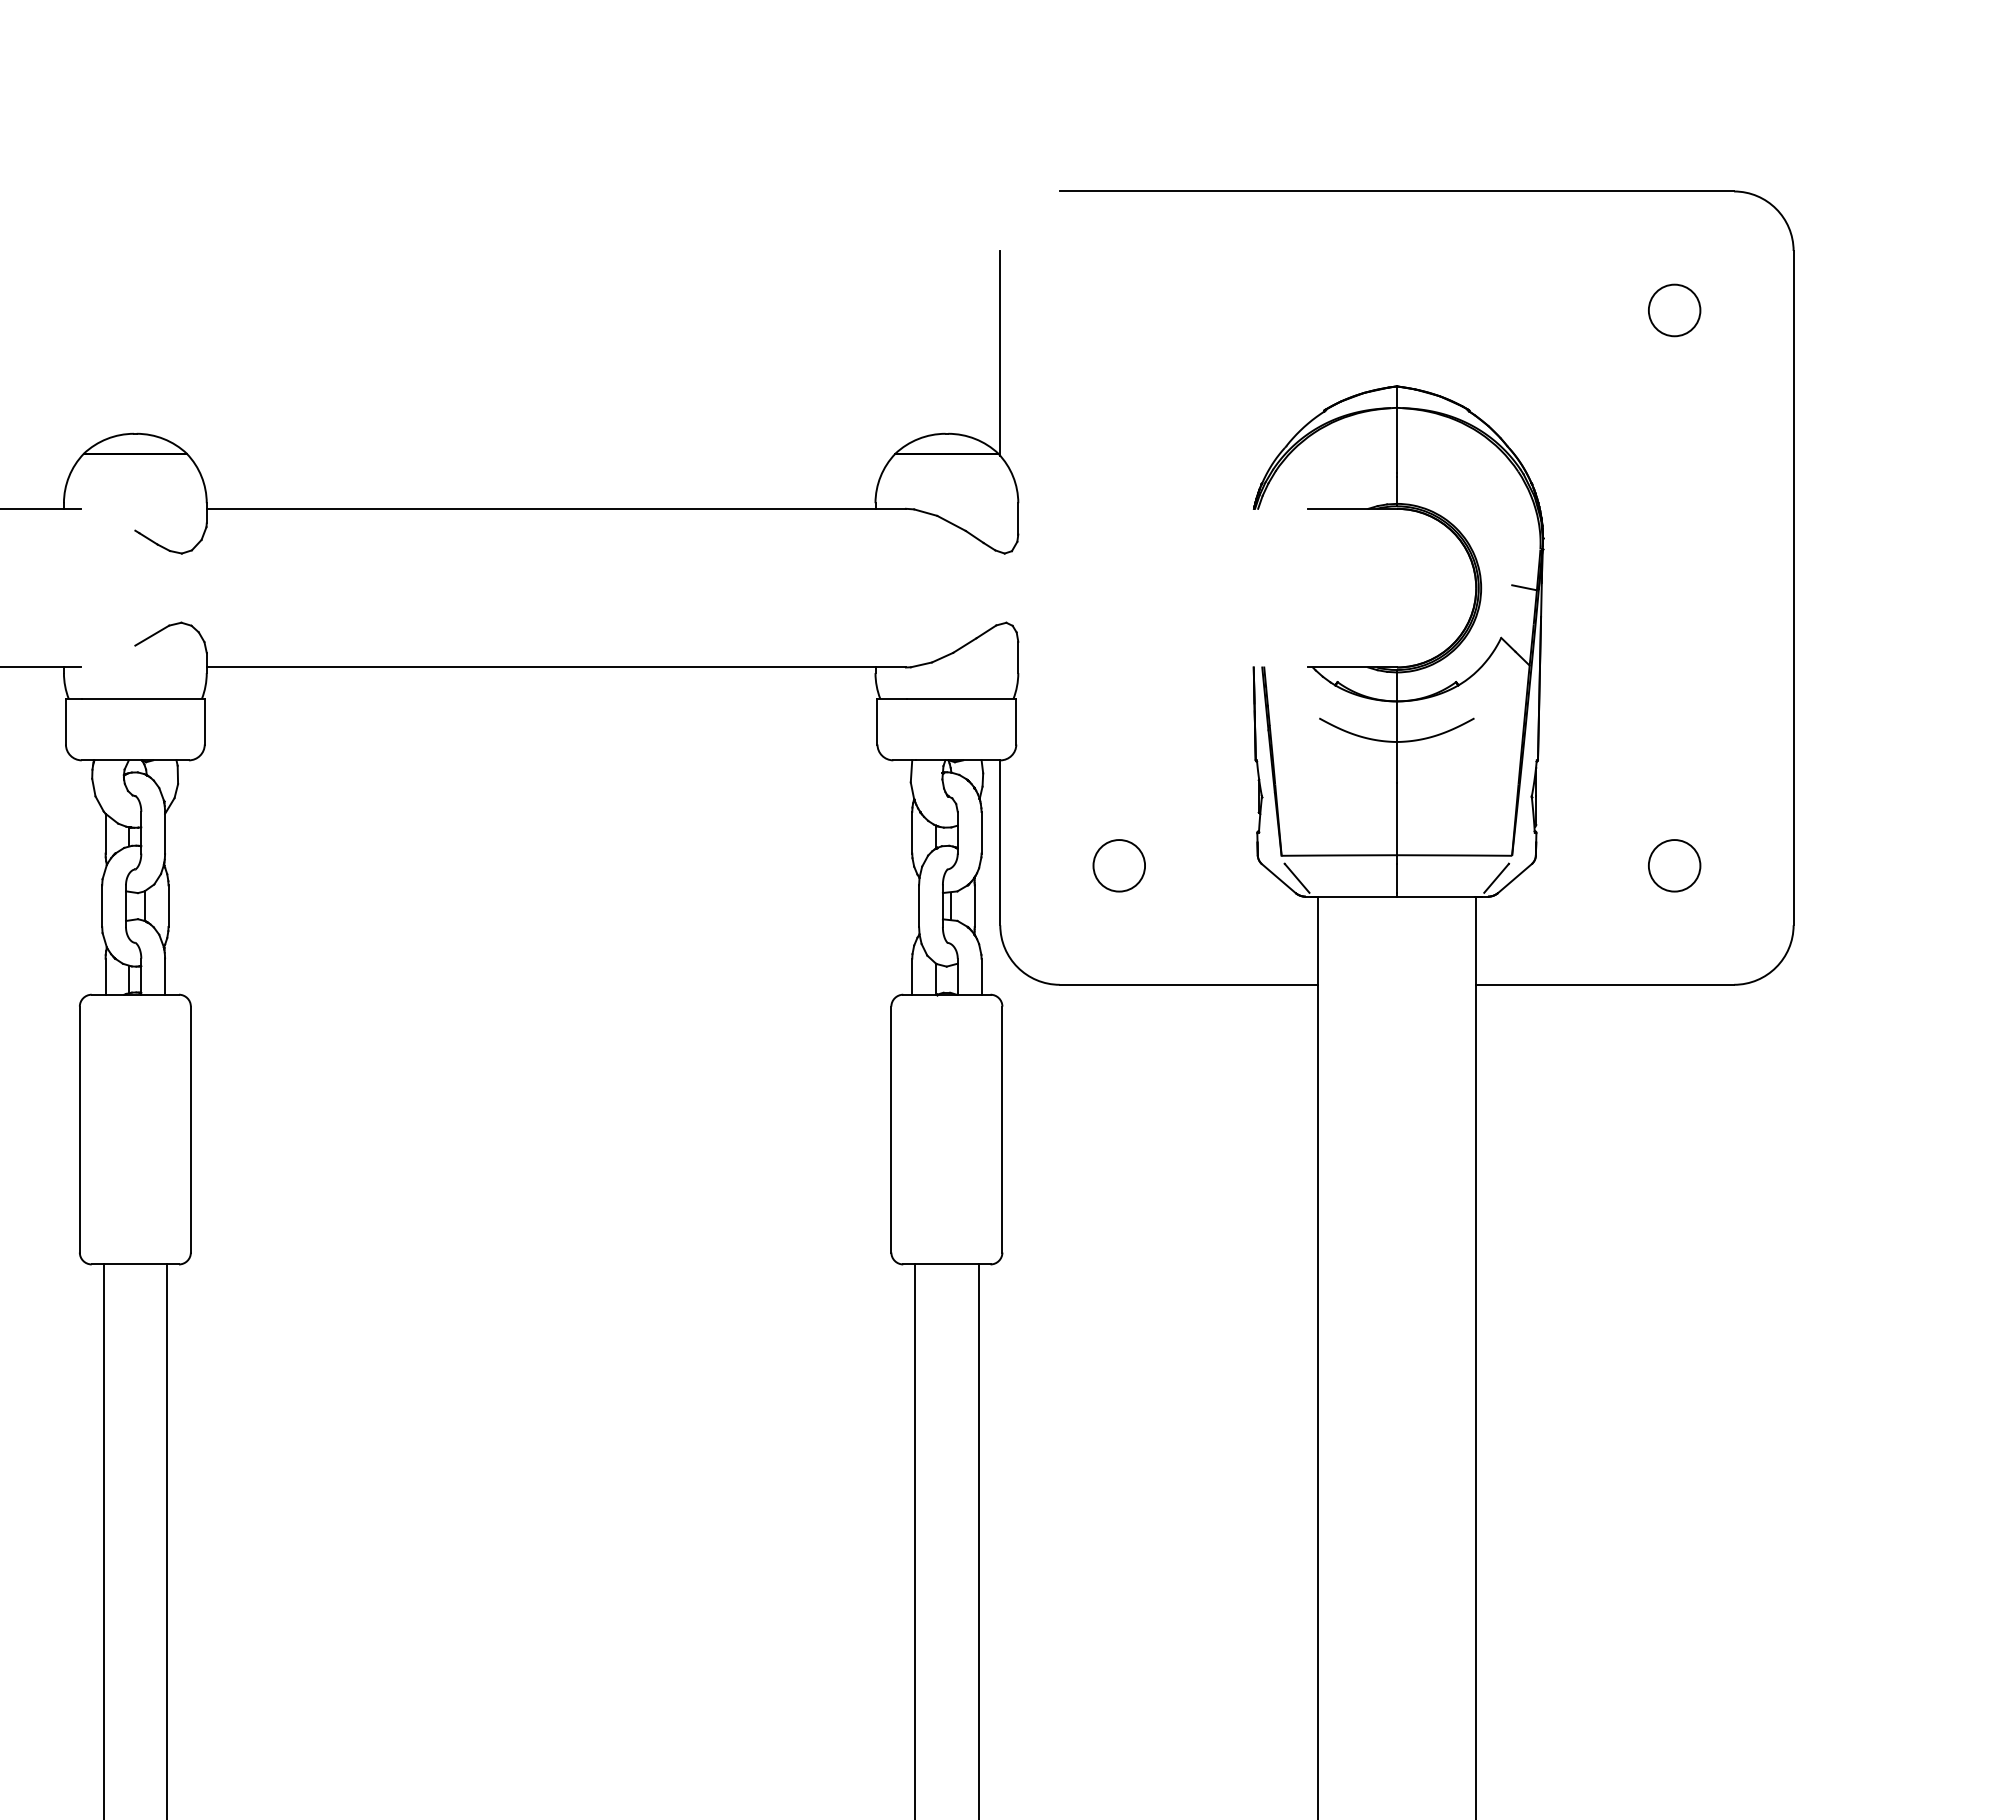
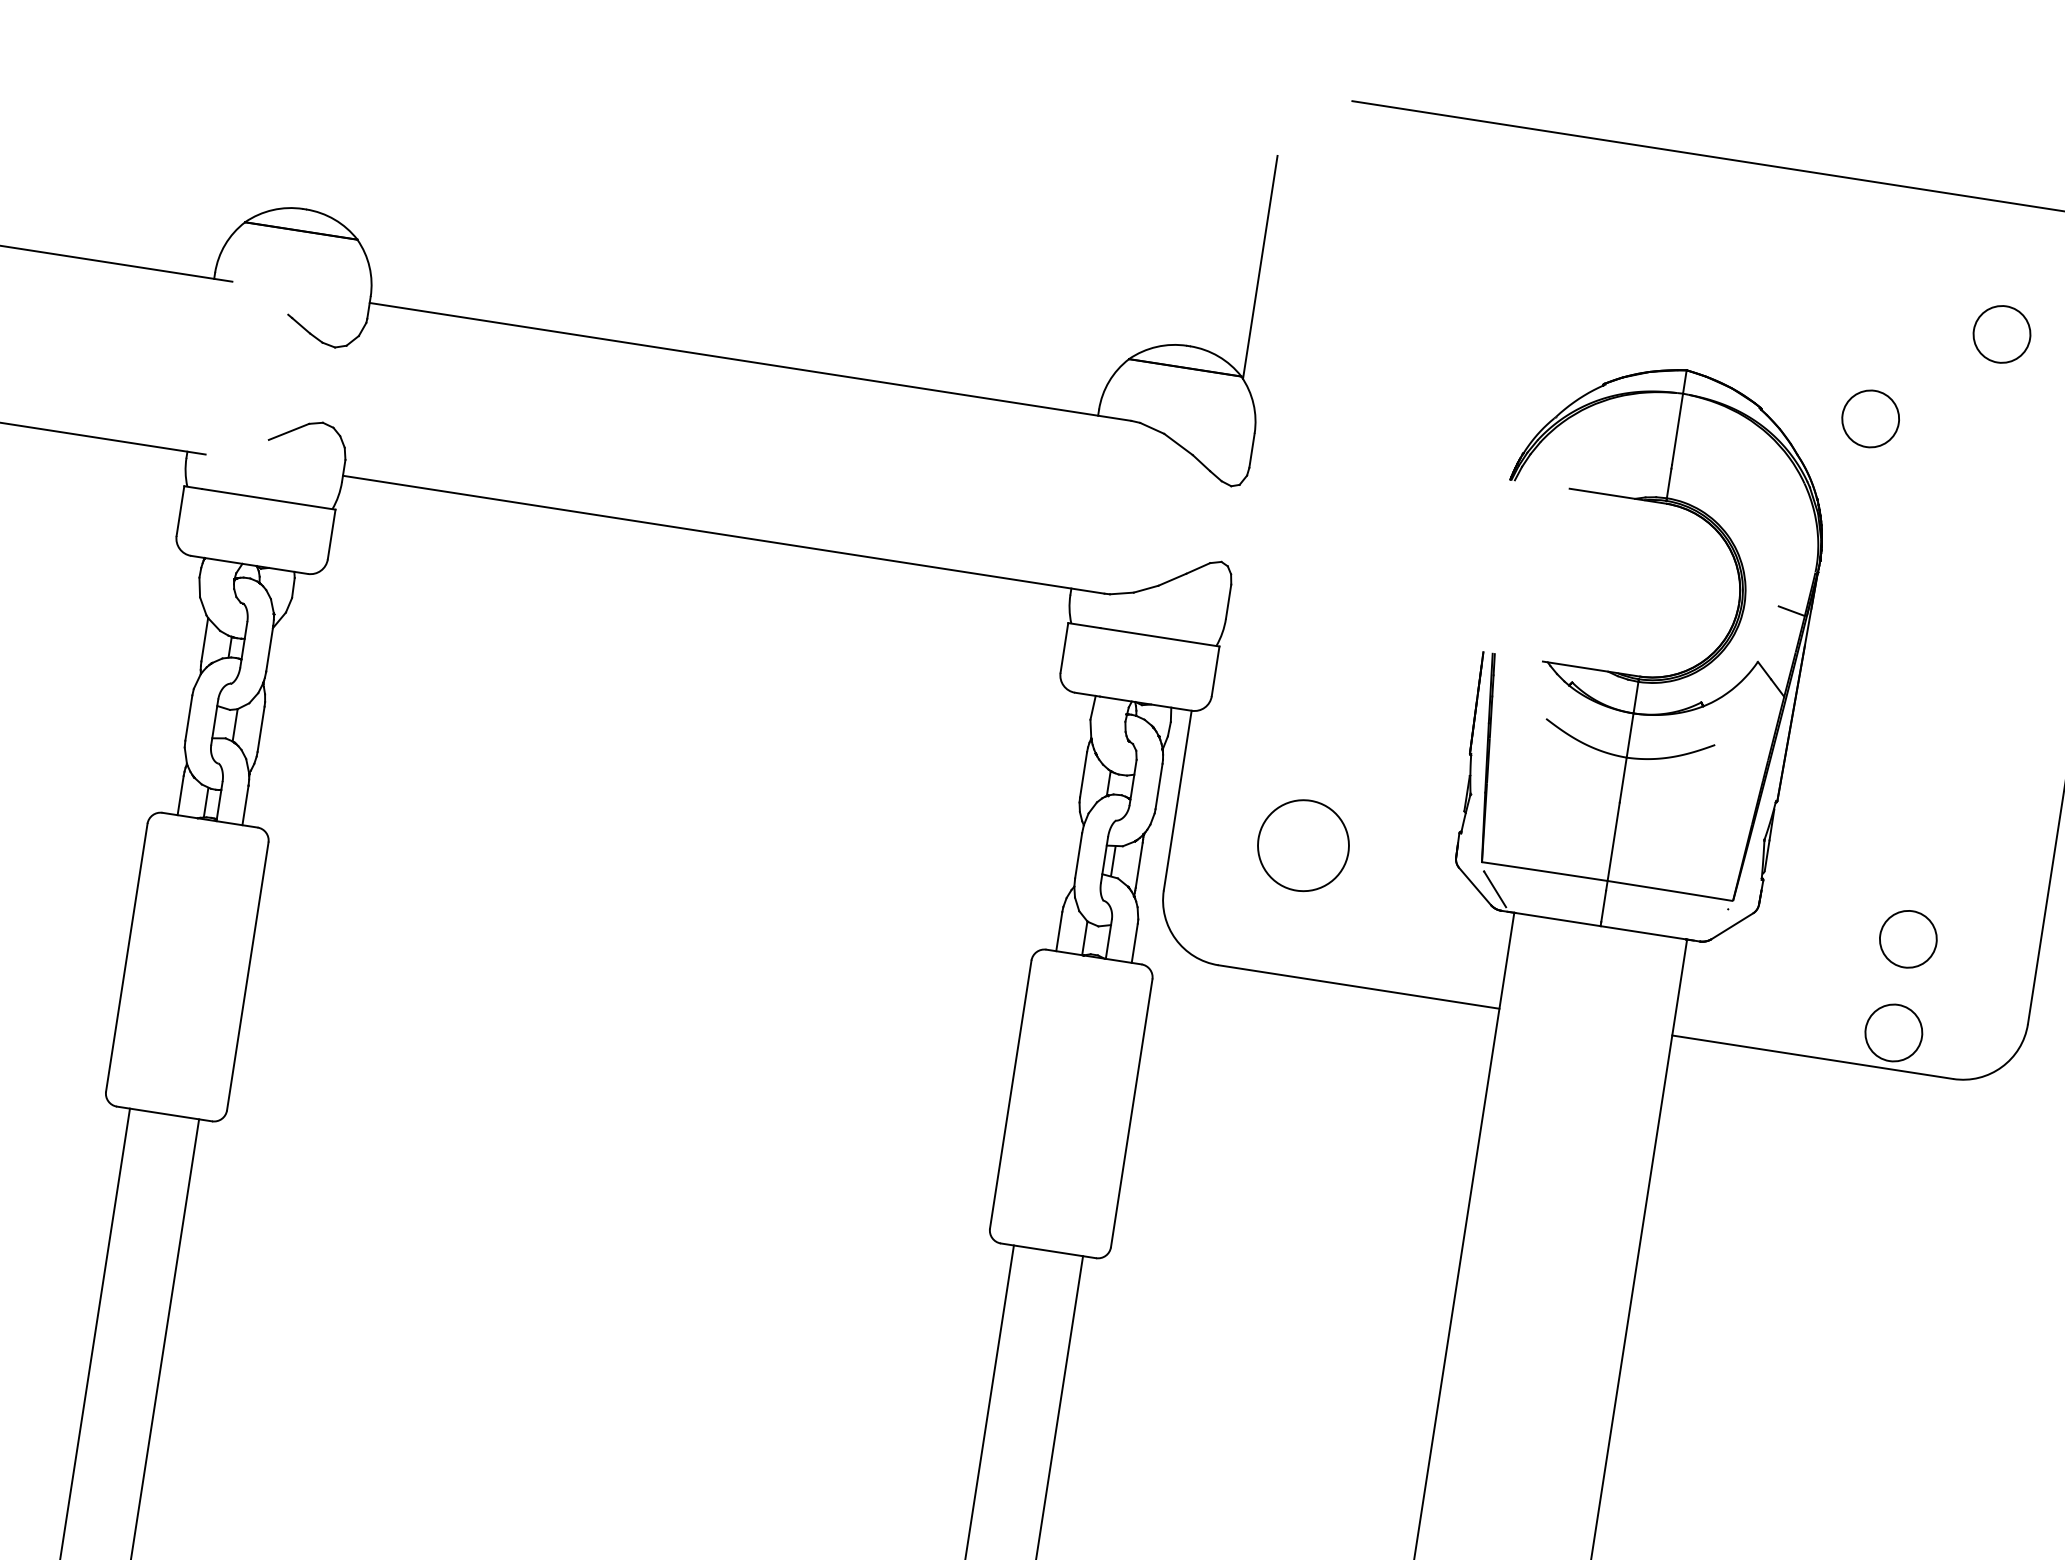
circle: (1568, 404) -> (1870, 418), added
circle: (1119, 865) -> (1303, 845), size x1.6
line: (1496, 877) -> (1712, 922), removed
circle: (1674, 951) -> (1893, 1032), added

